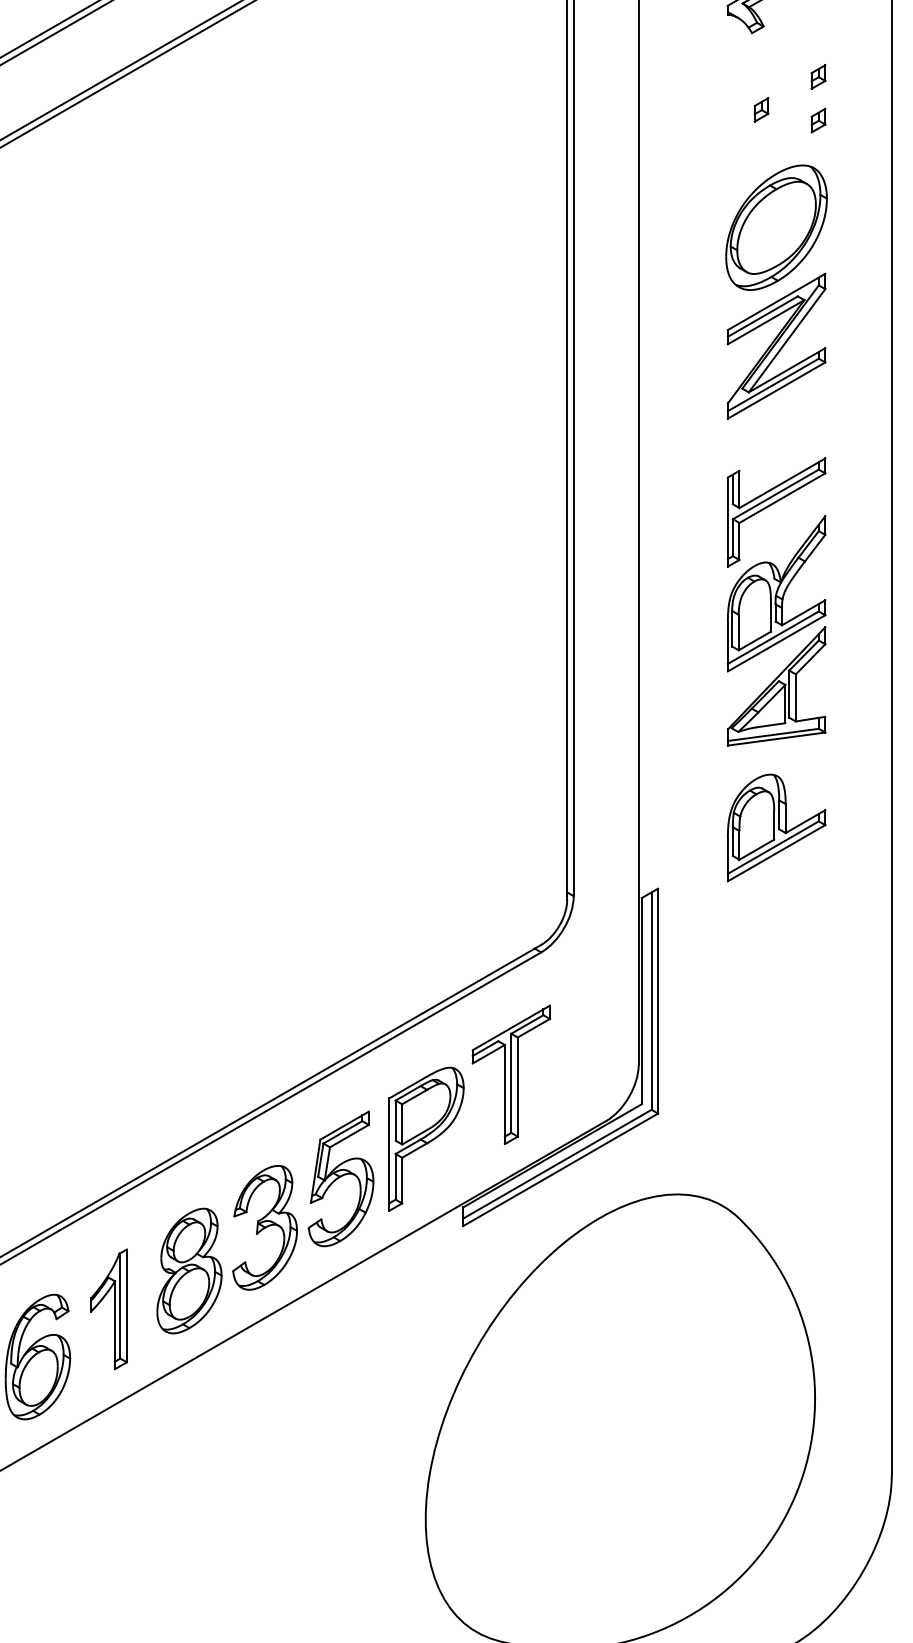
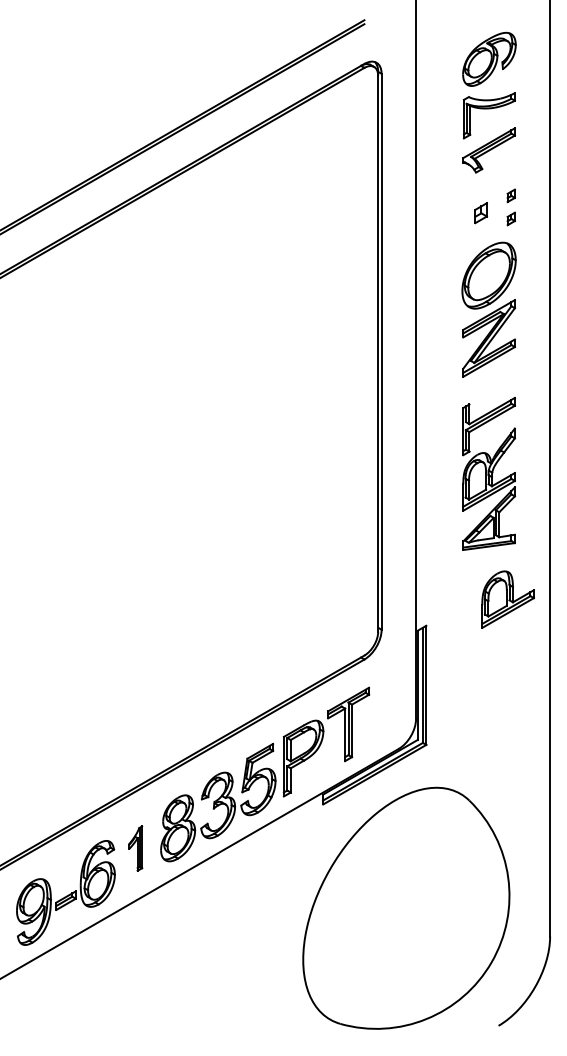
part: (760, 110) -> (480, 213), size x1.6
part: (775, 827) -> (507, 599), moved
part: (109, 1309) -> (135, 848), size x0.7

